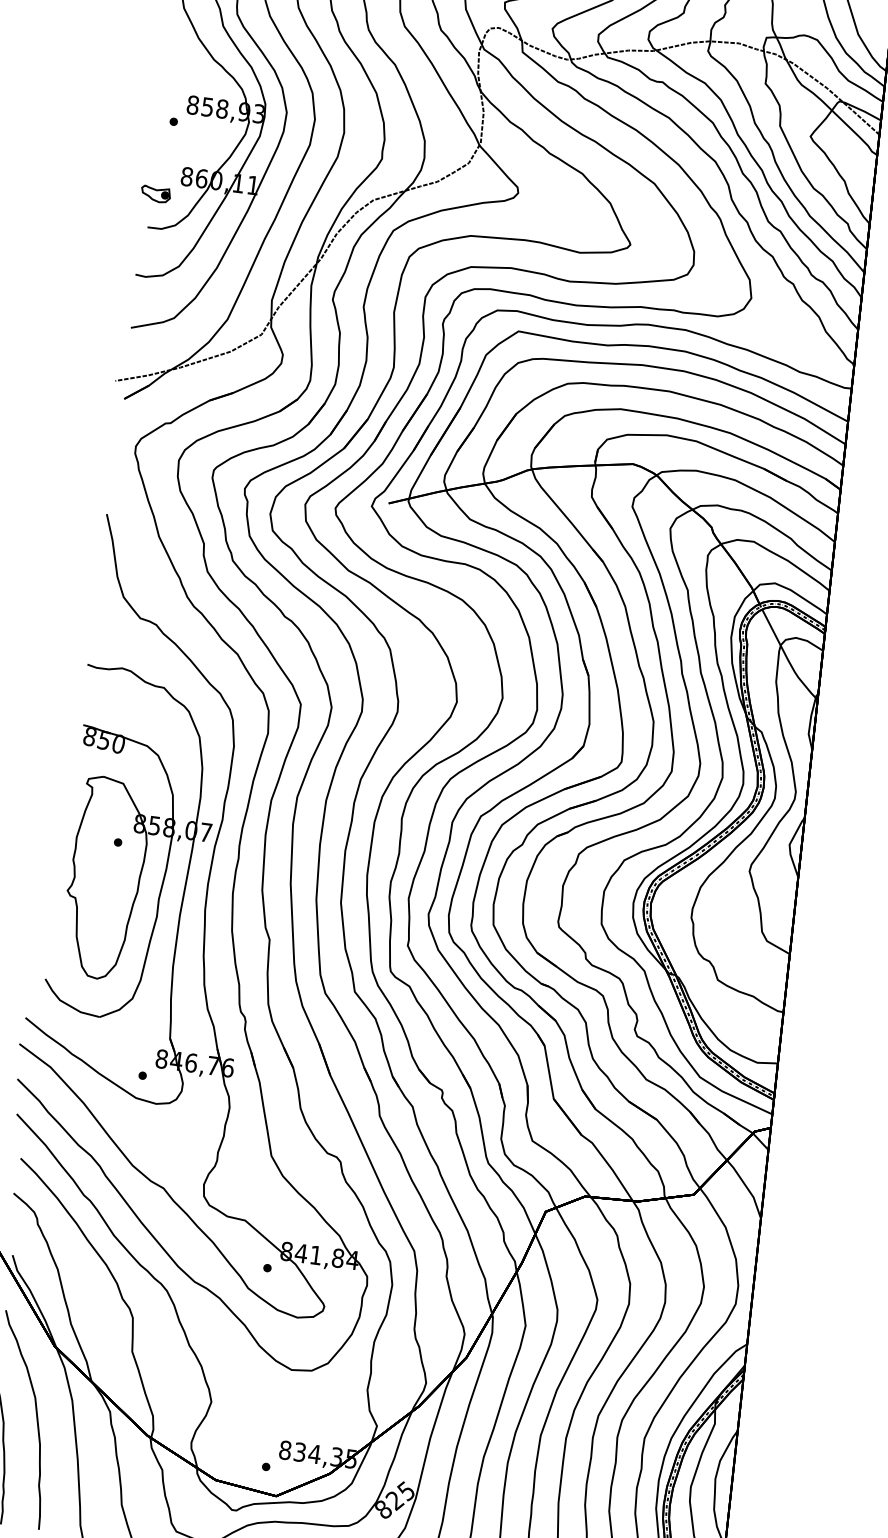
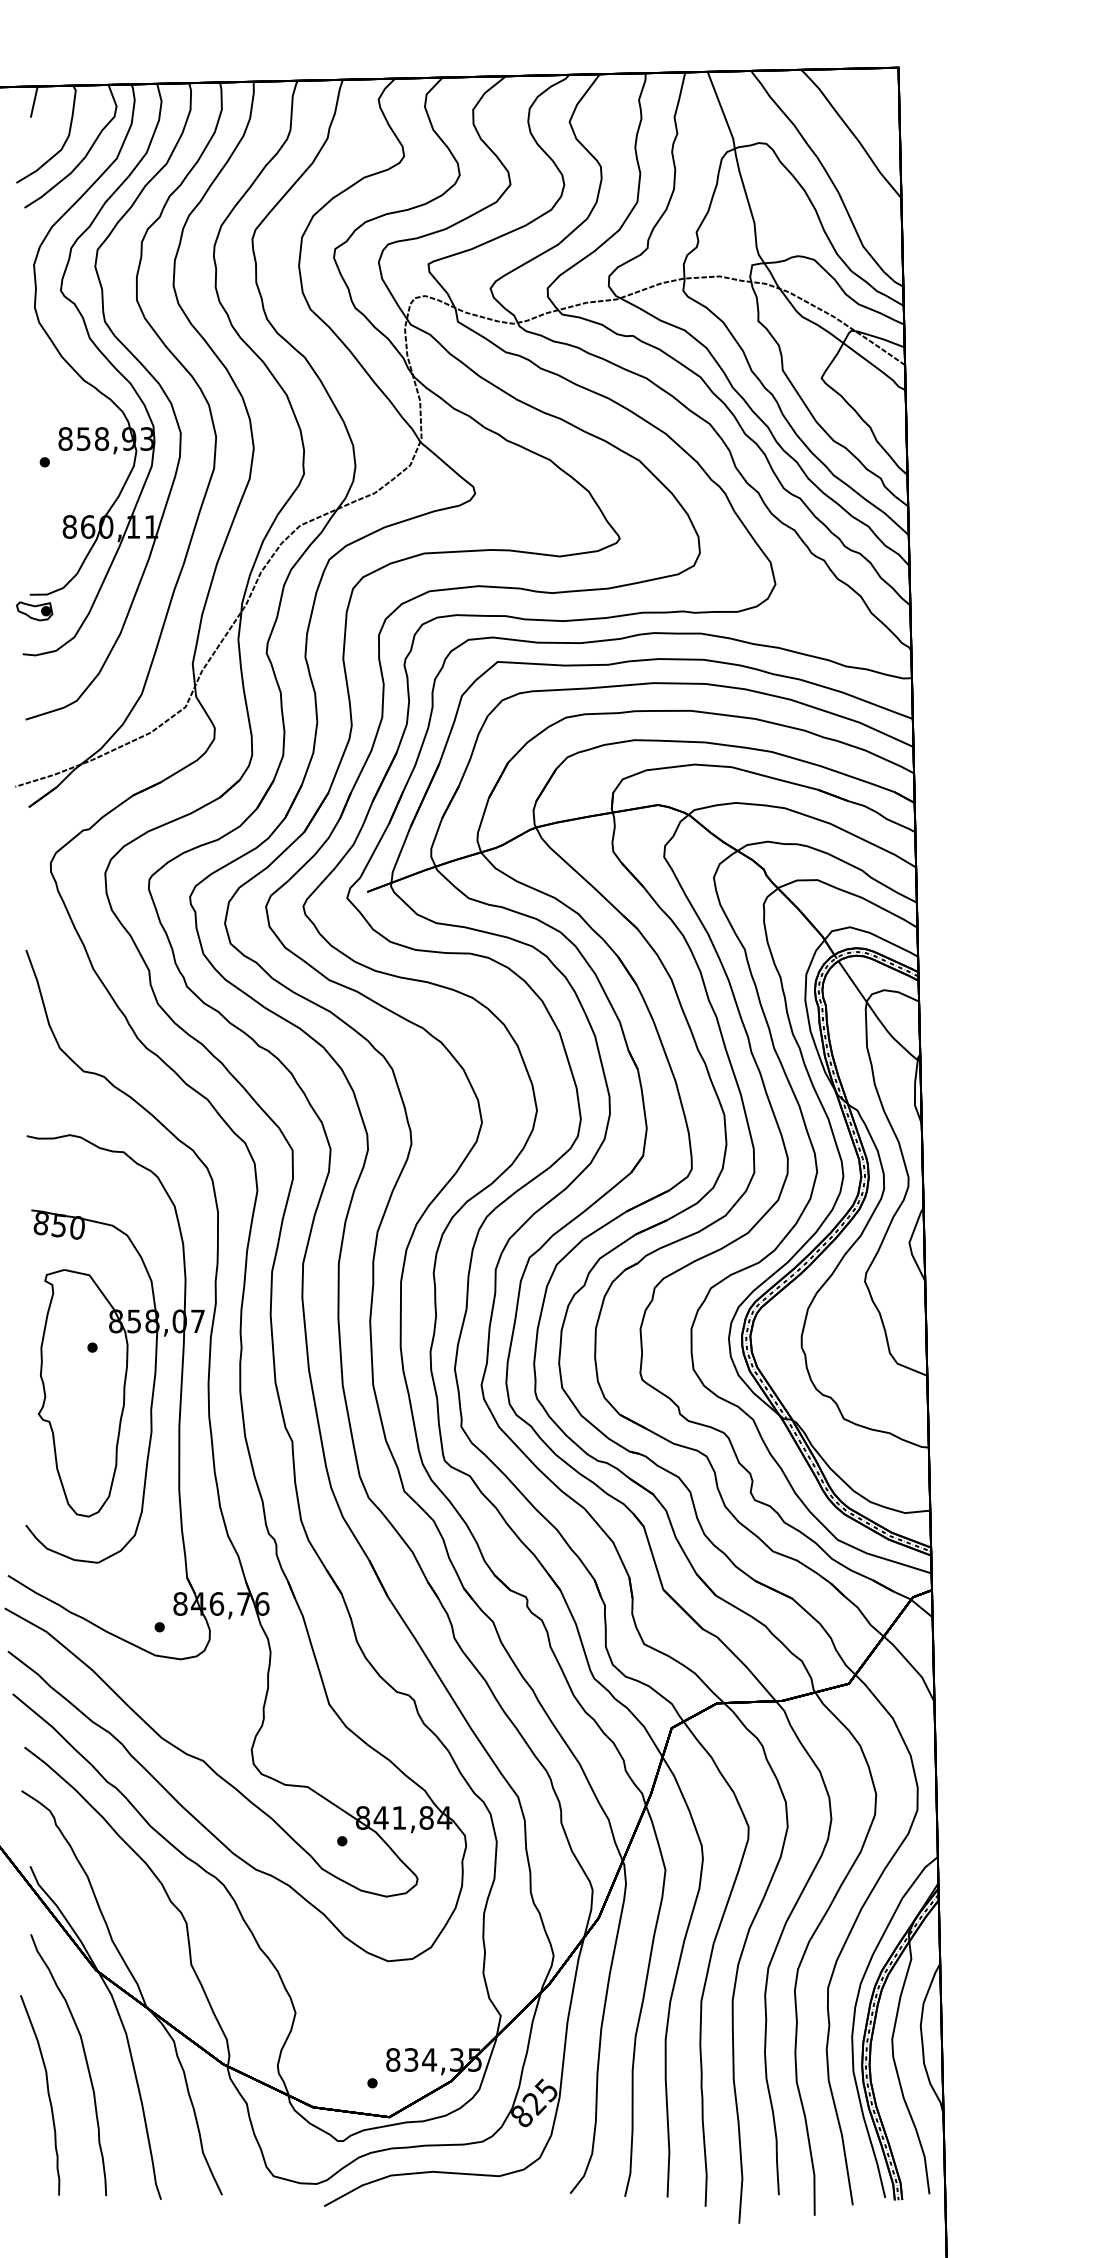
part: (155, 194) -> (34, 611), moved

